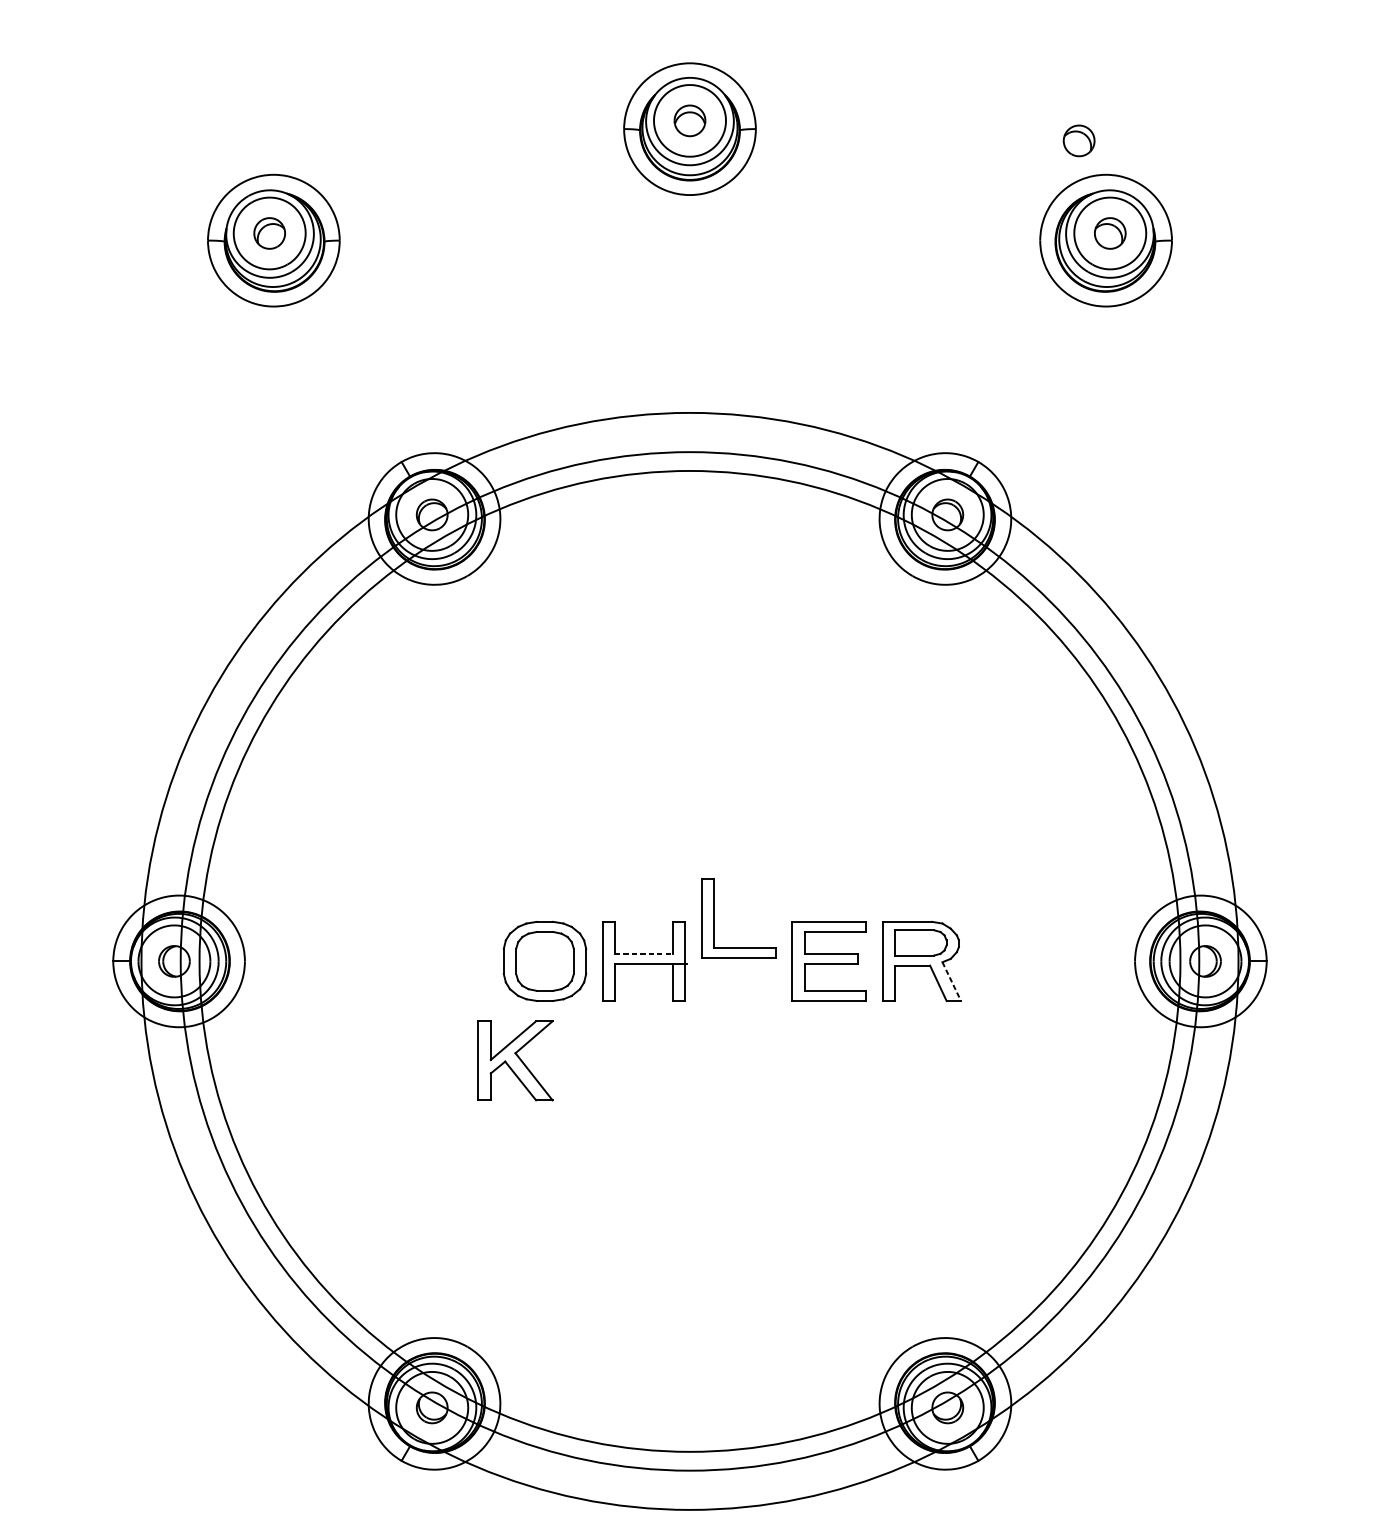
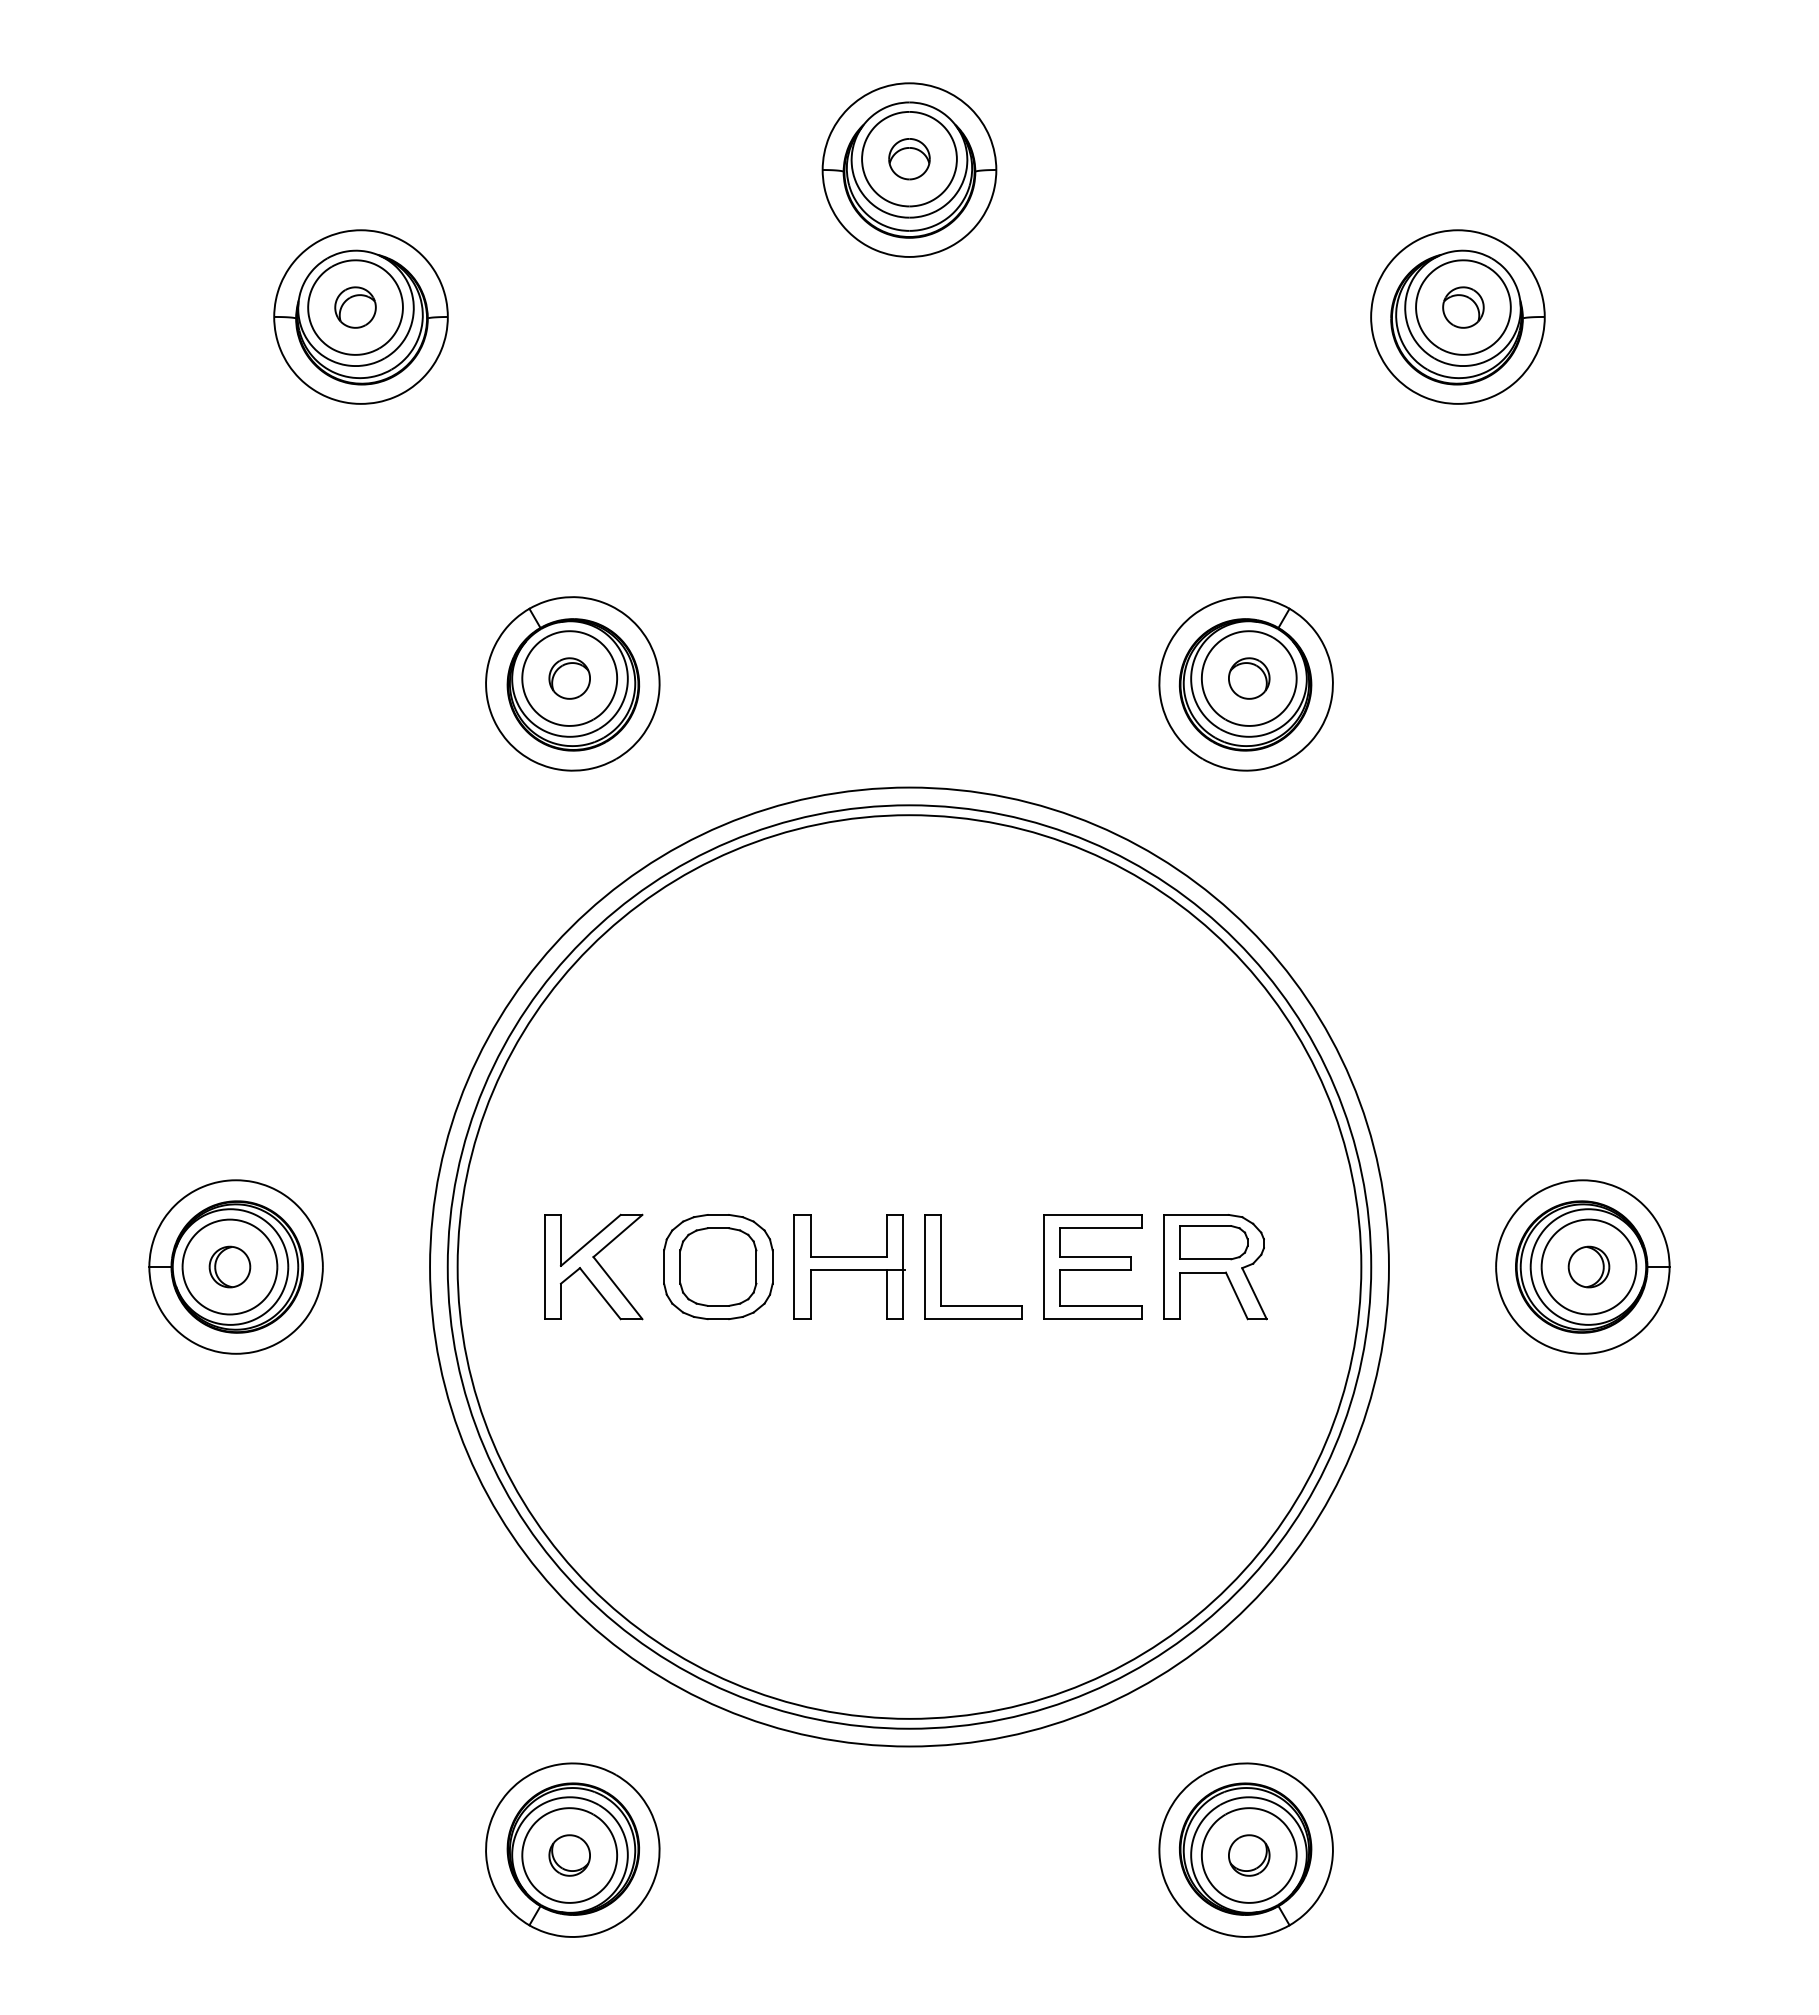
part: (1079, 140) -> (1422, 185), removed
part: (714, 917) -> (941, 1266), moved
line: (643, 954) -> (848, 1257), dashed -> solid
circle: (690, 961) -> (909, 1266), size x0.62
circle: (690, 961) -> (909, 1266), size x0.71
circle: (690, 961) -> (909, 1266), size x0.71
line: (951, 982) -> (1254, 1294), dashed -> solid
part: (515, 1060) -> (593, 1266), moved

